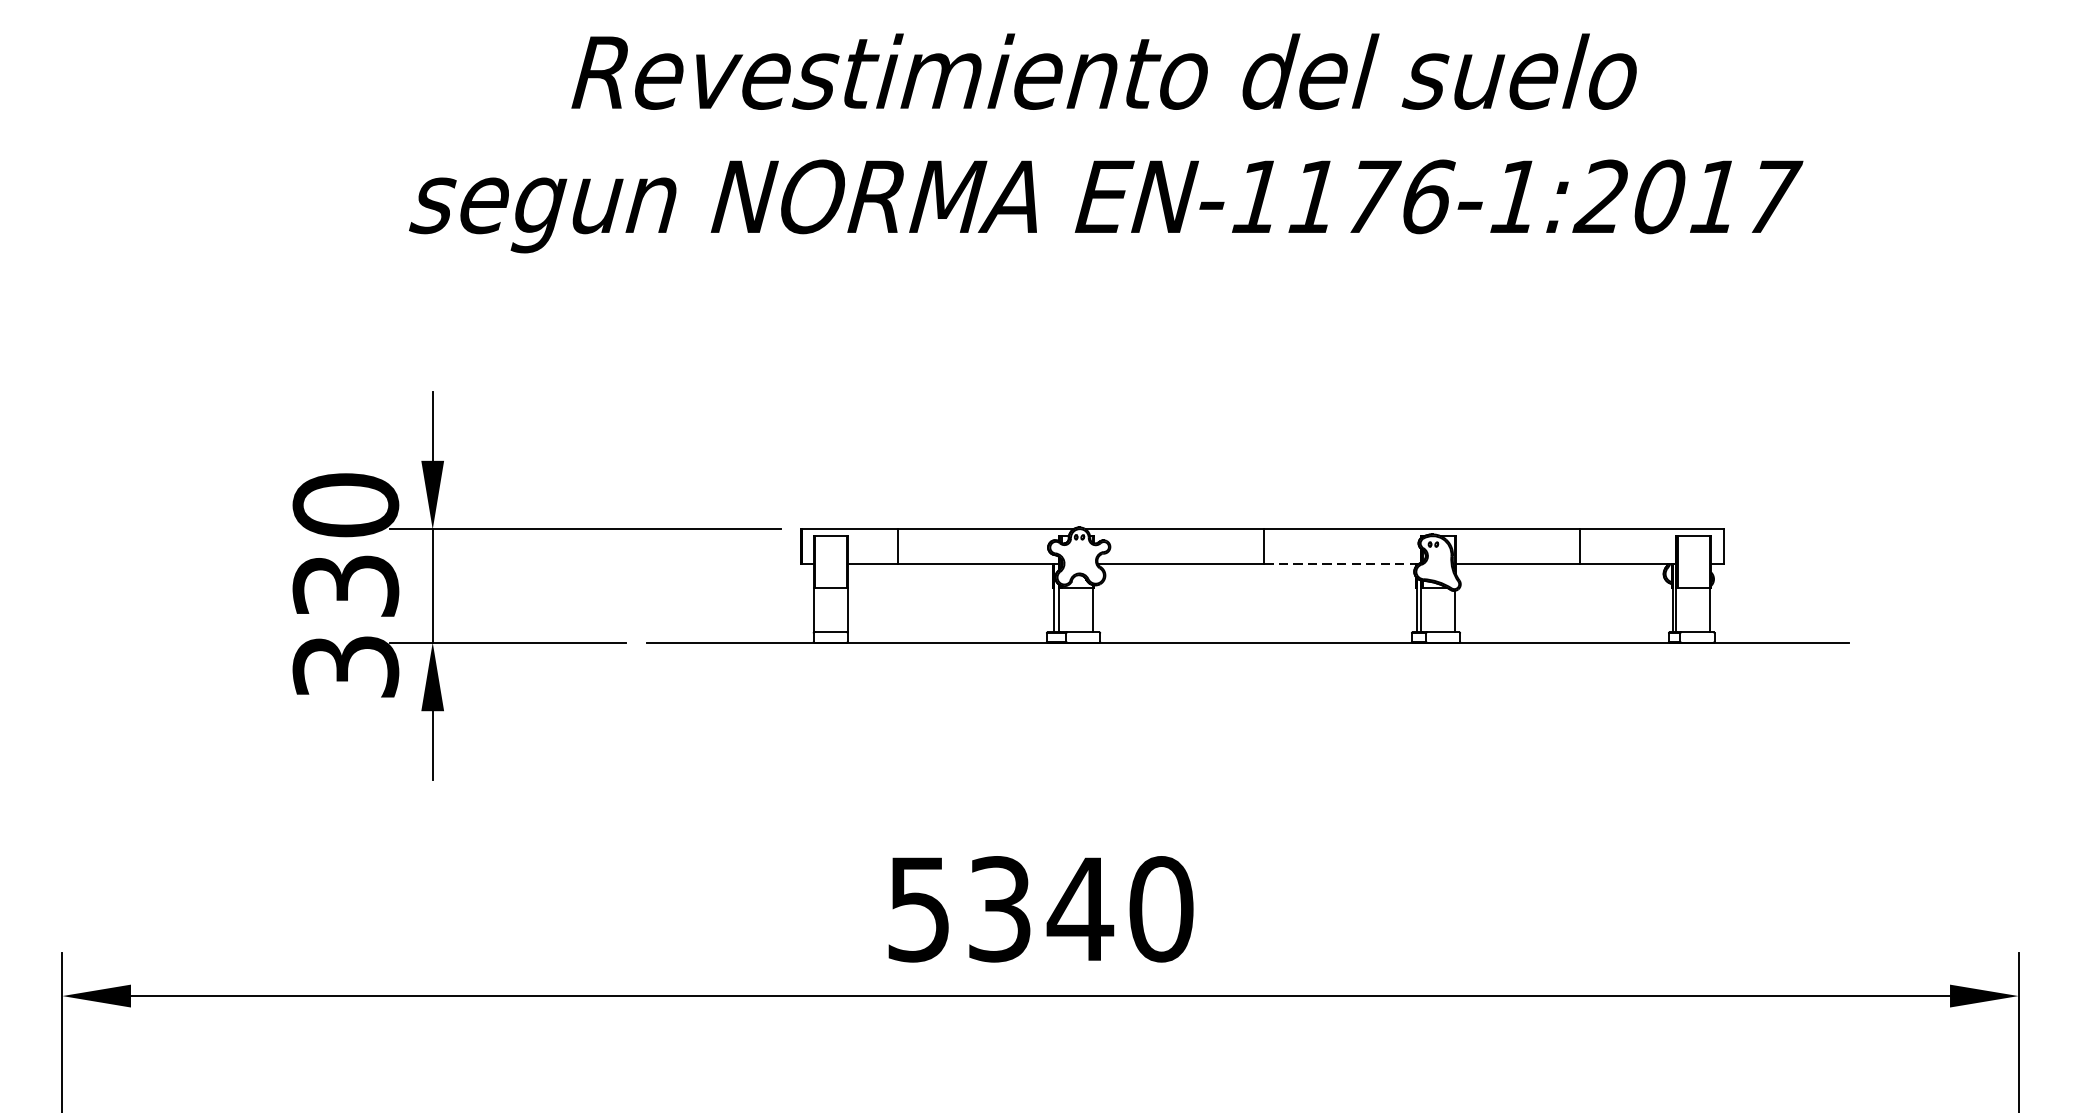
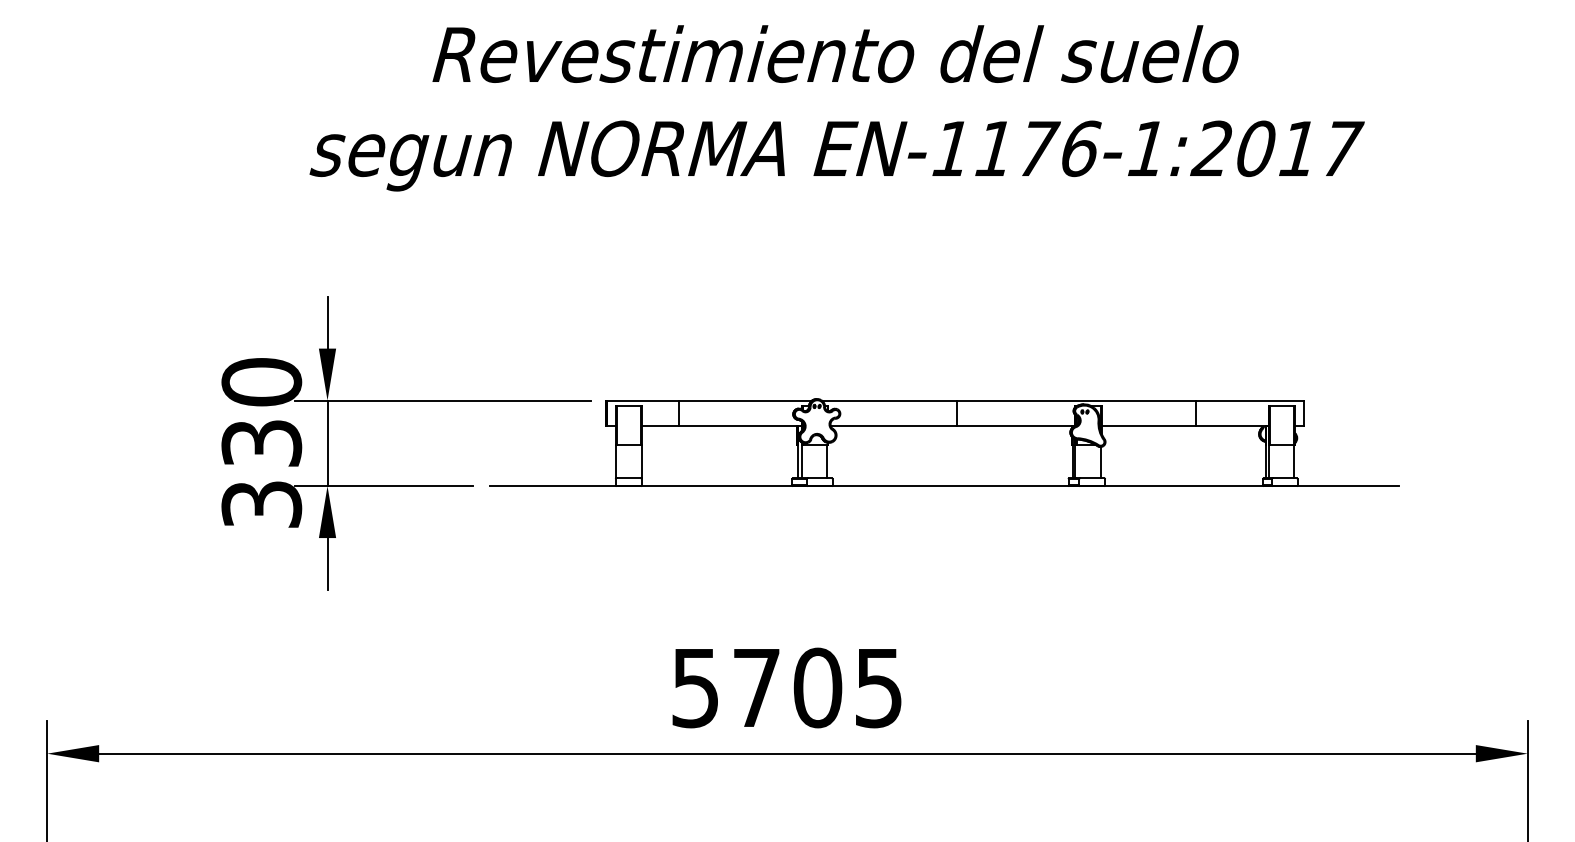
line: (1341, 563) -> (1015, 426), dashed -> solid
text: (1081, 908) -> (818, 687), 5340 -> 5705

